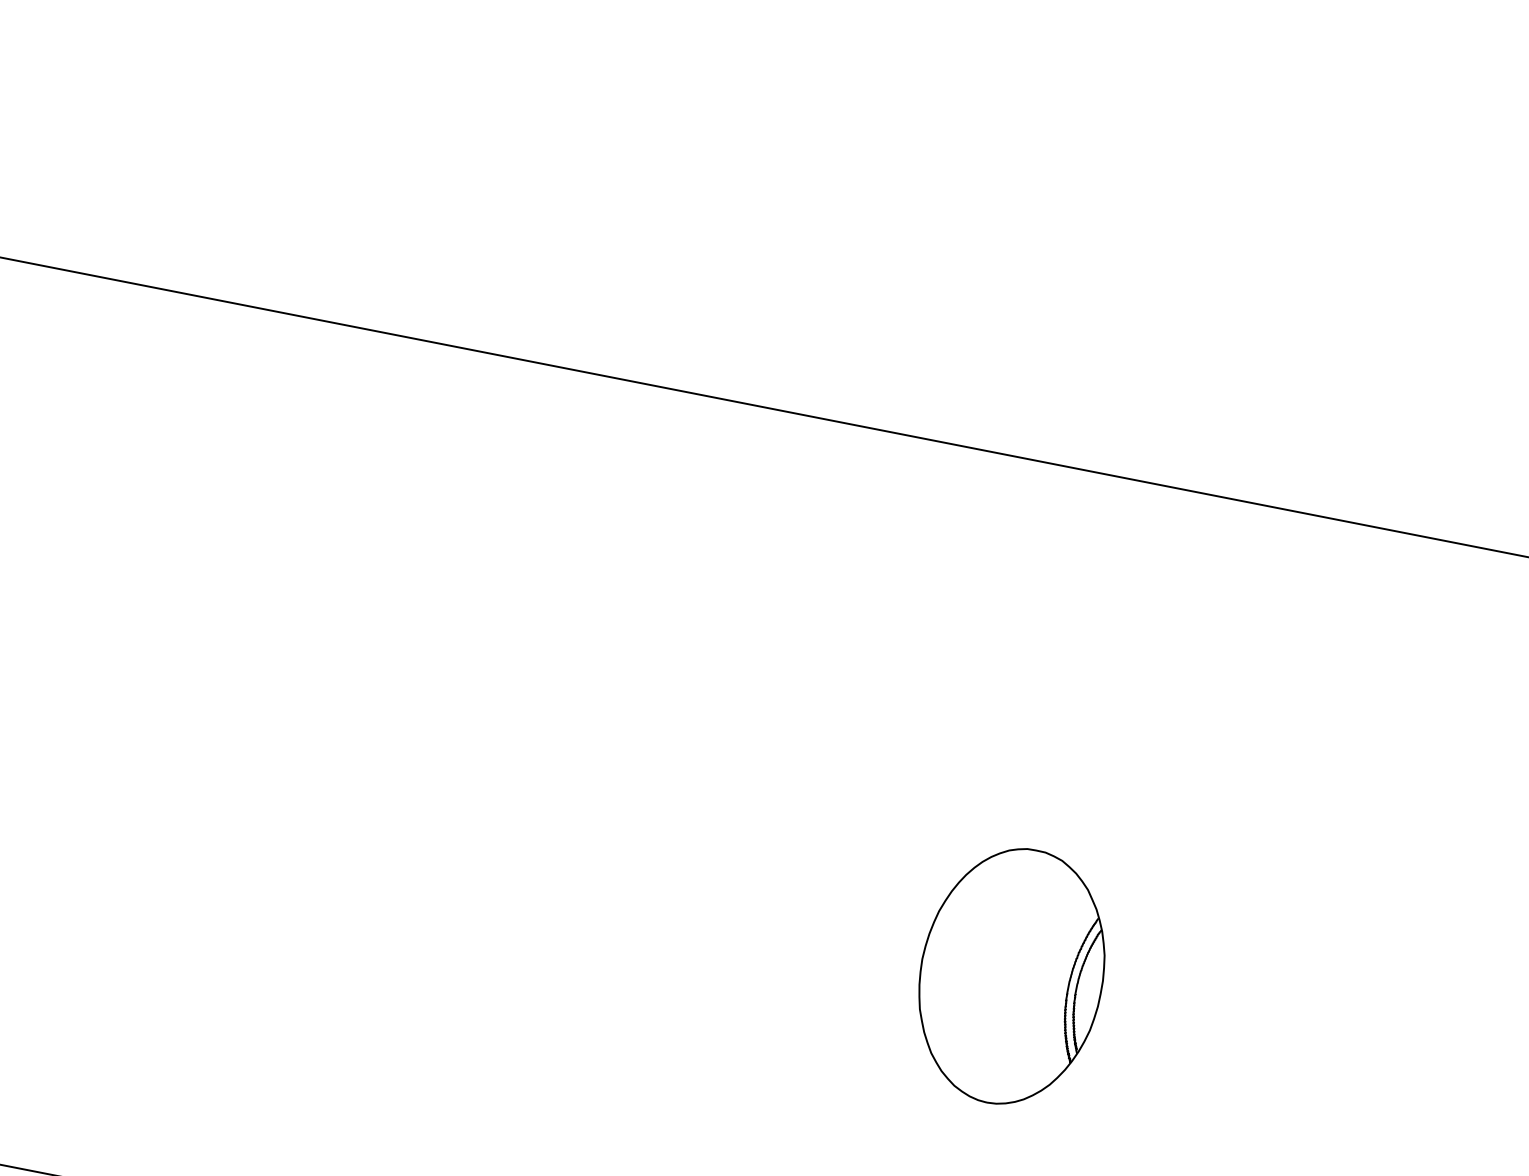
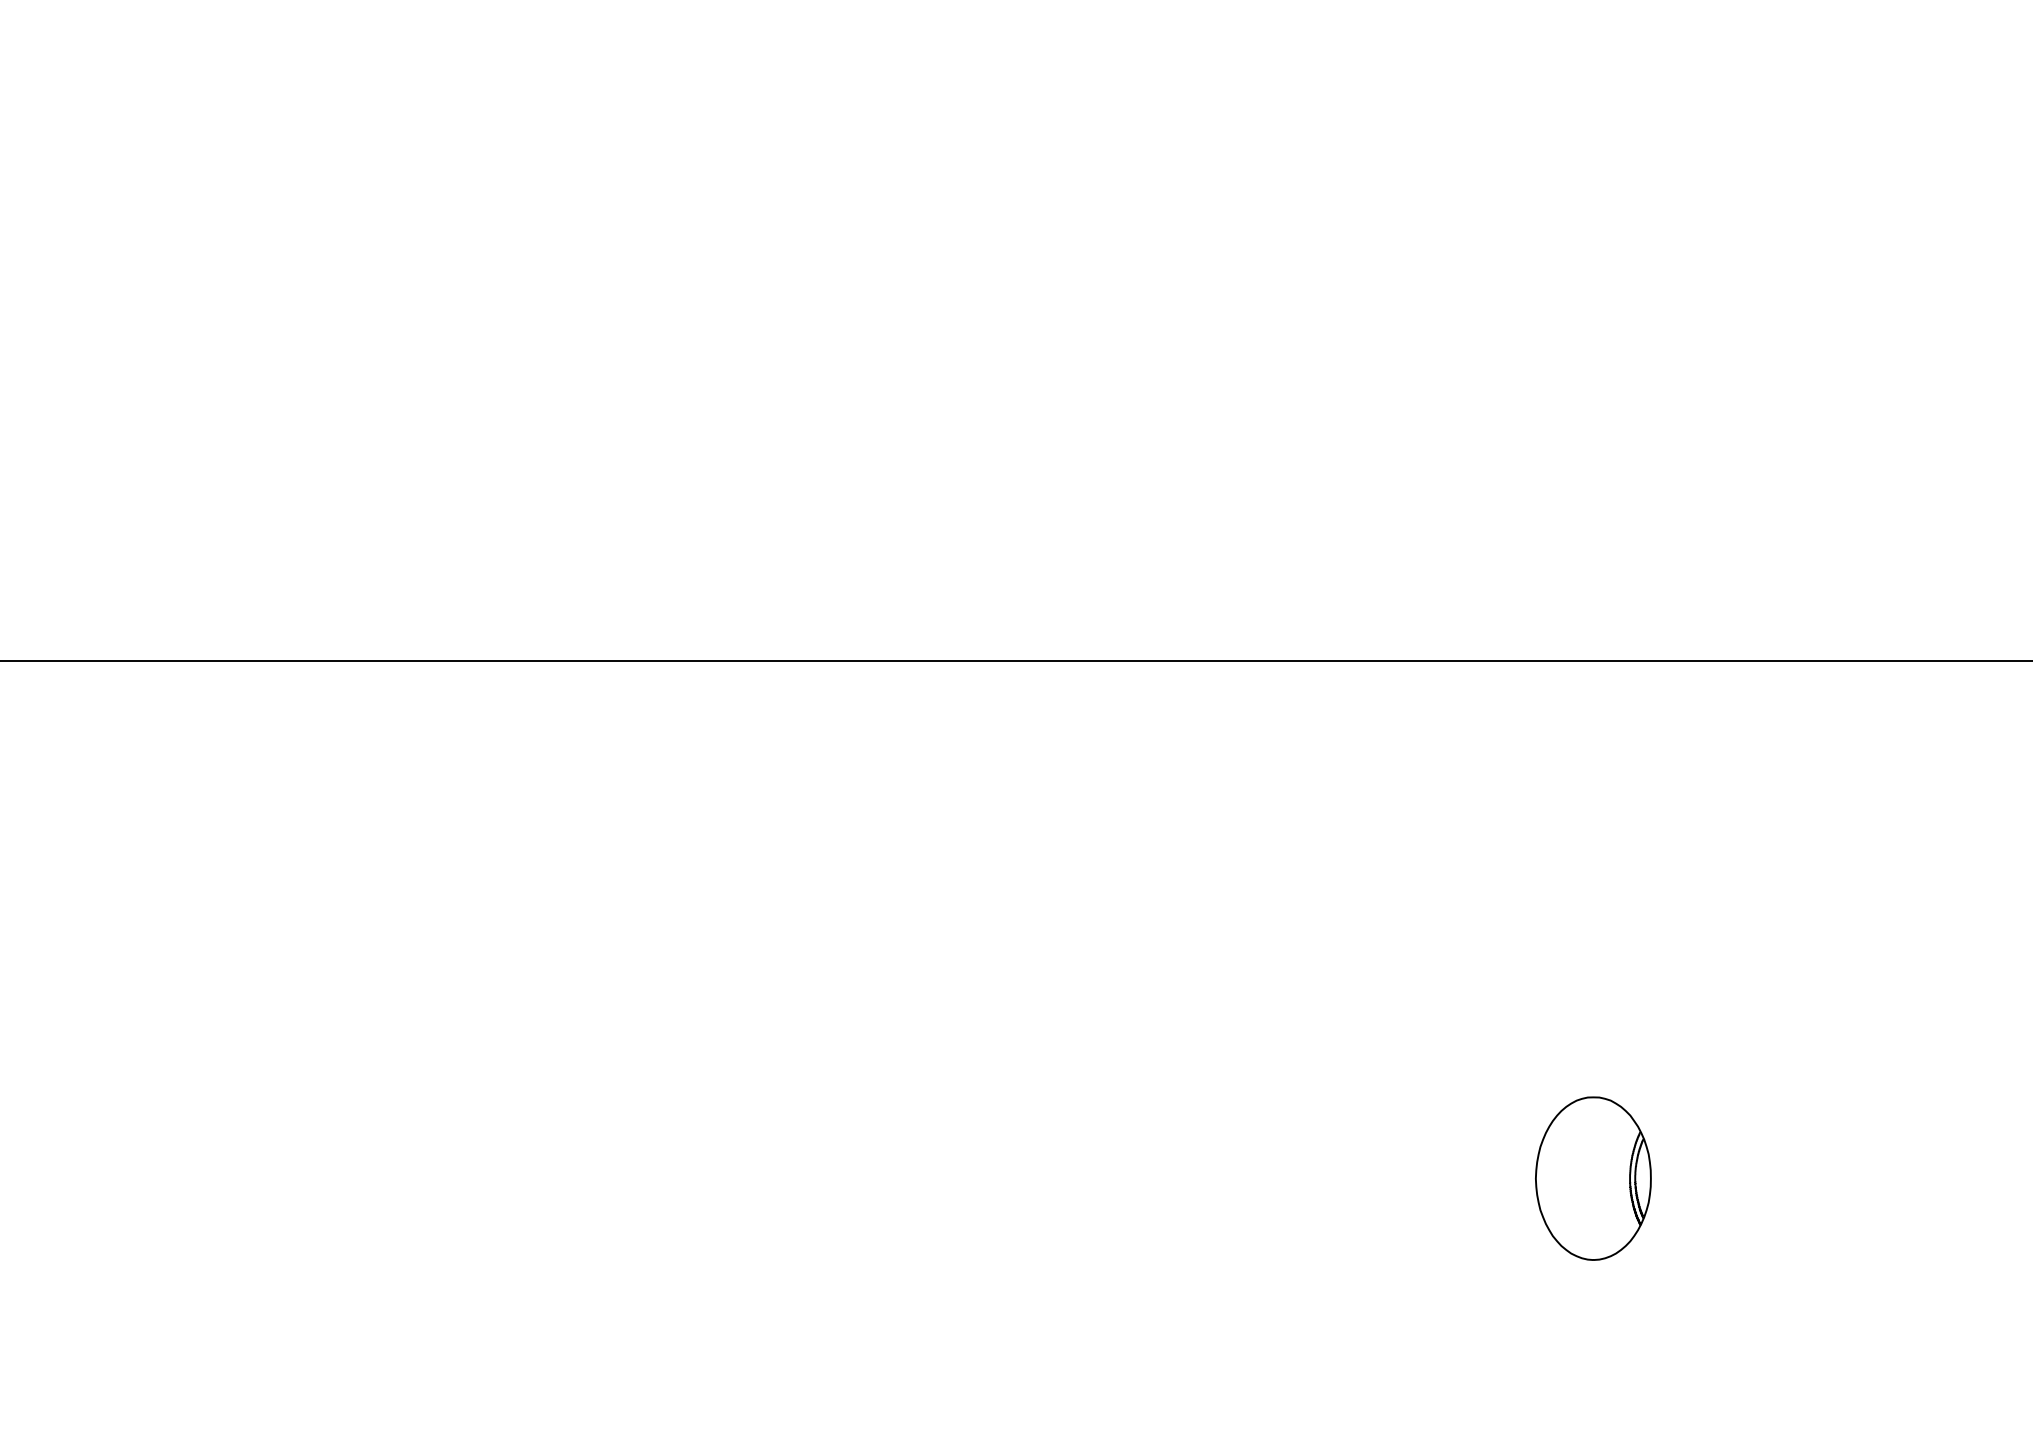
part: (1011, 976) -> (1593, 1178), size x0.62

